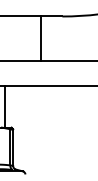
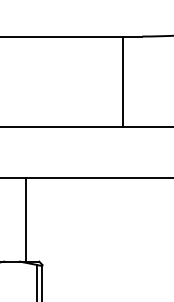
line: (40, 38) -> (122, 81), moved

